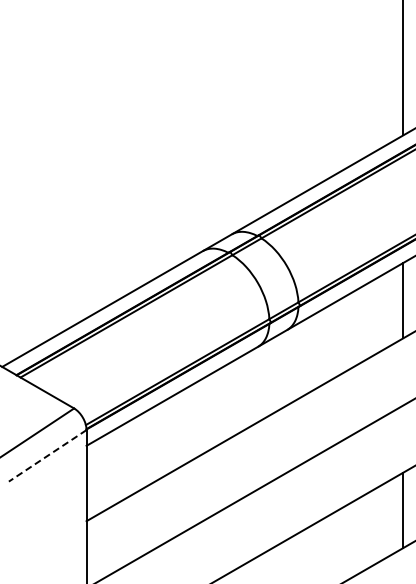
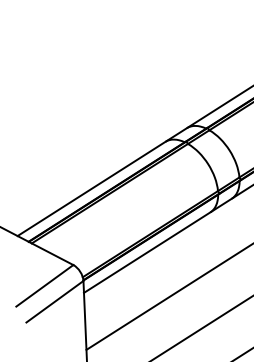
line: (47, 455) -> (54, 301), dashed -> solid

